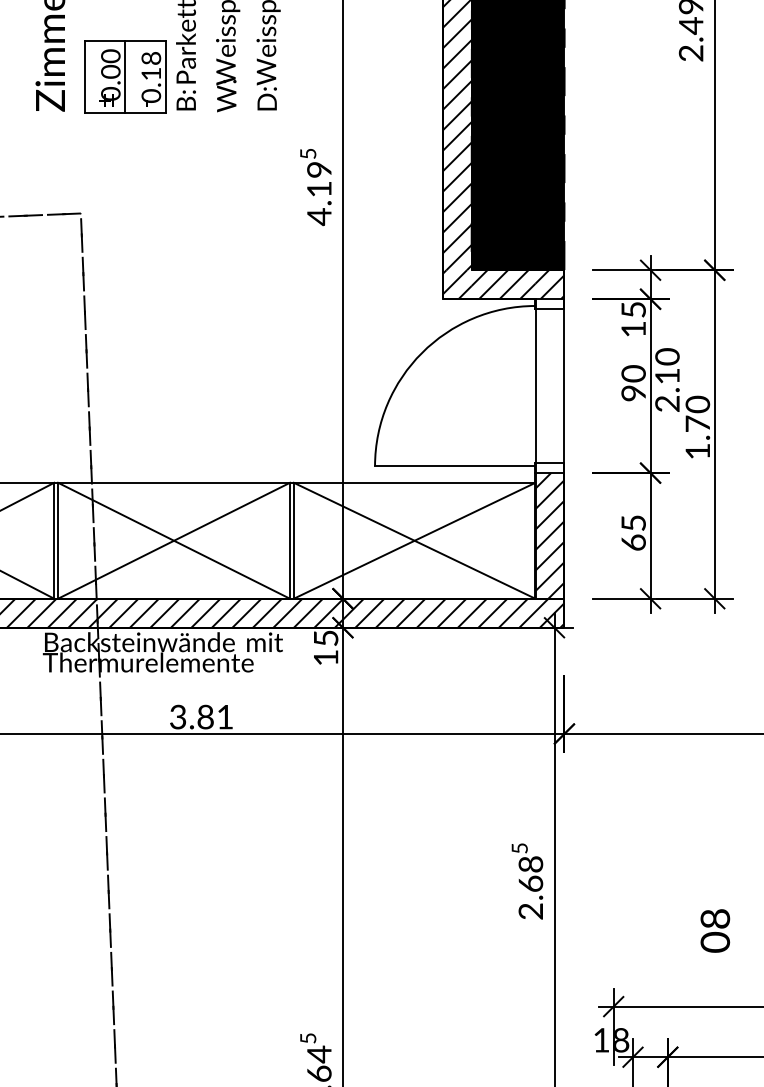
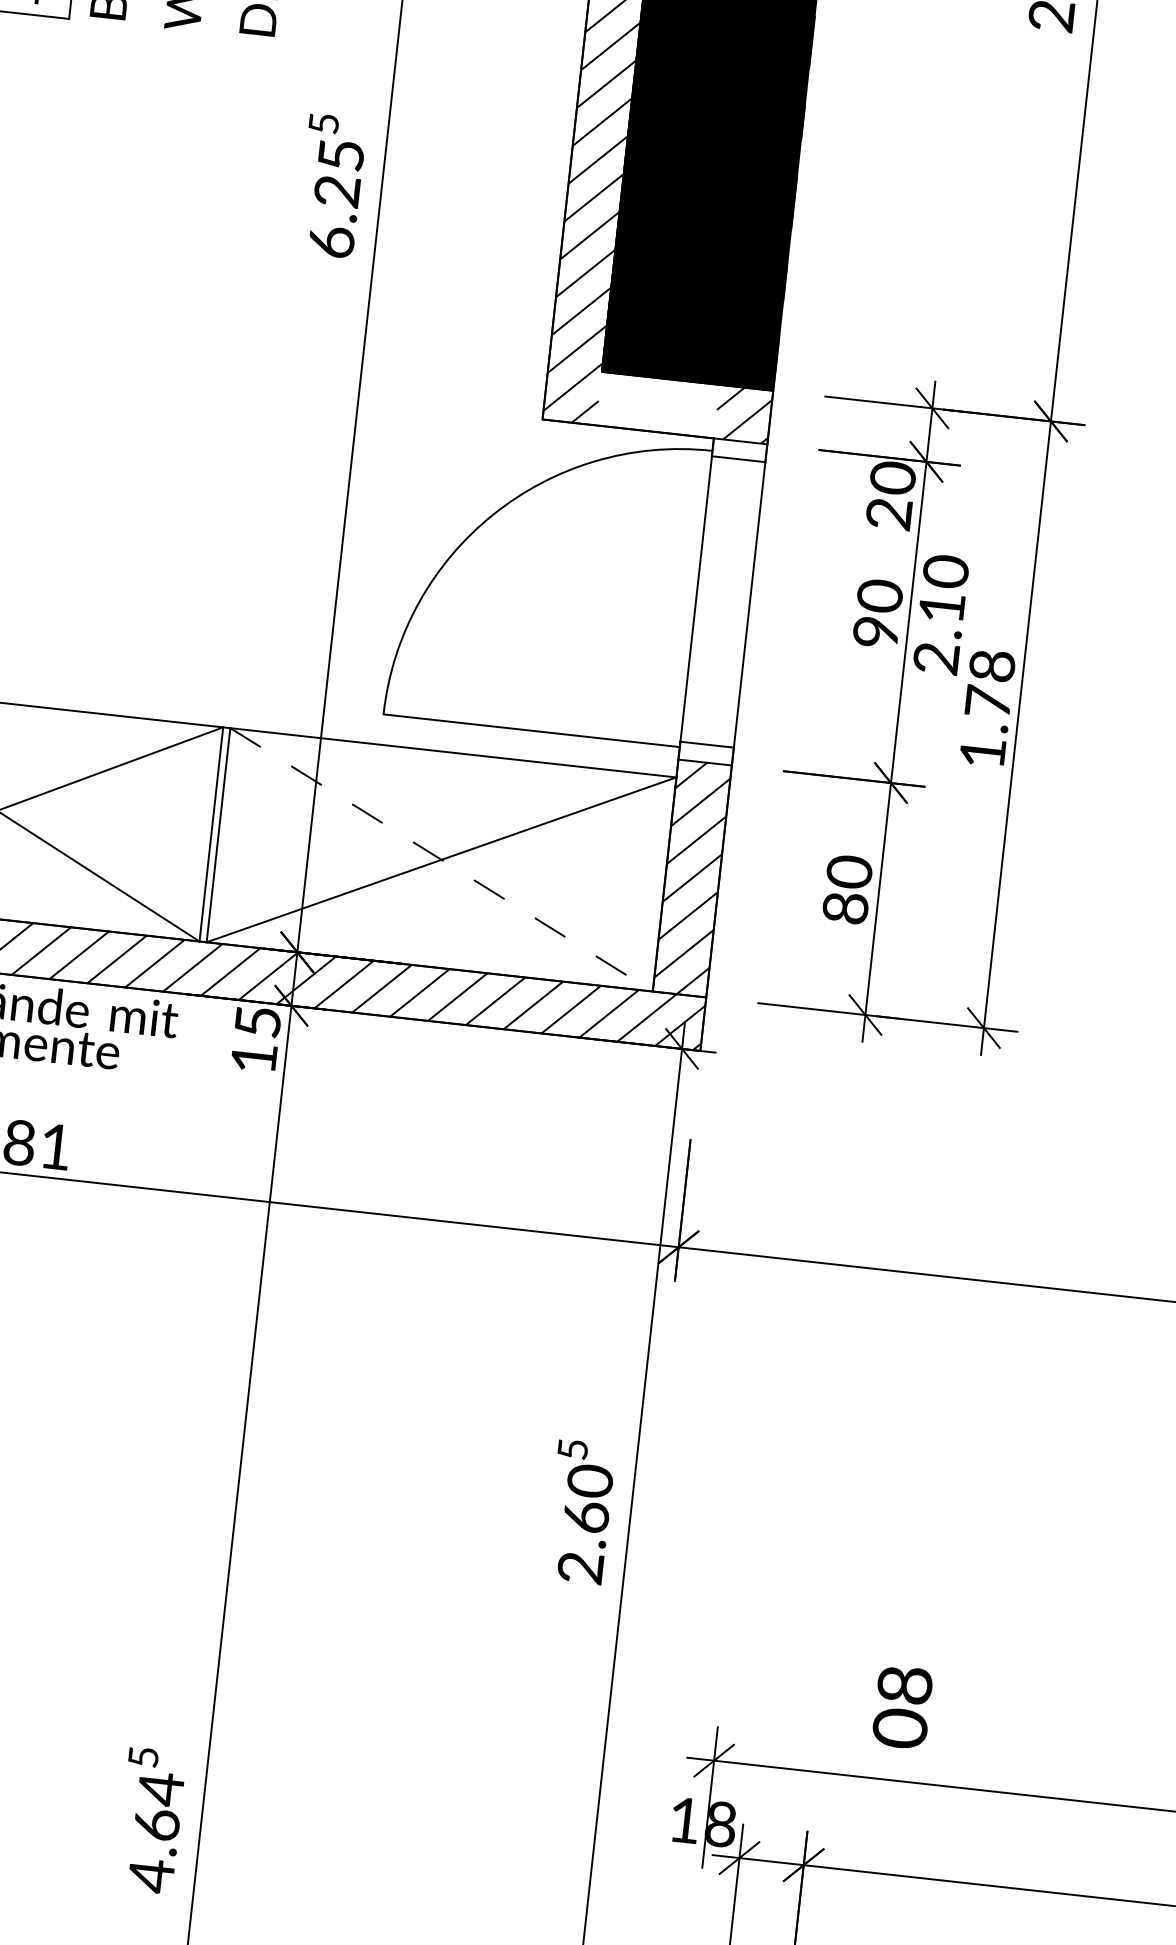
text: (319, 194) -> (336, 200), 4.19 -> 6.25
hatch: (503, 284) -> (657, 404), removed
text: (633, 319) -> (890, 495), 15 -> 20
text: (697, 404) -> (991, 665), 1.70 -> 1.78
text: (633, 532) -> (847, 889), 65 -> 80
line: (414, 540) -> (441, 859), solid -> dashed
text: (530, 864) -> (589, 1481), 2.68 -> 2.60
text: (715, 930) -> (902, 1706), moved

